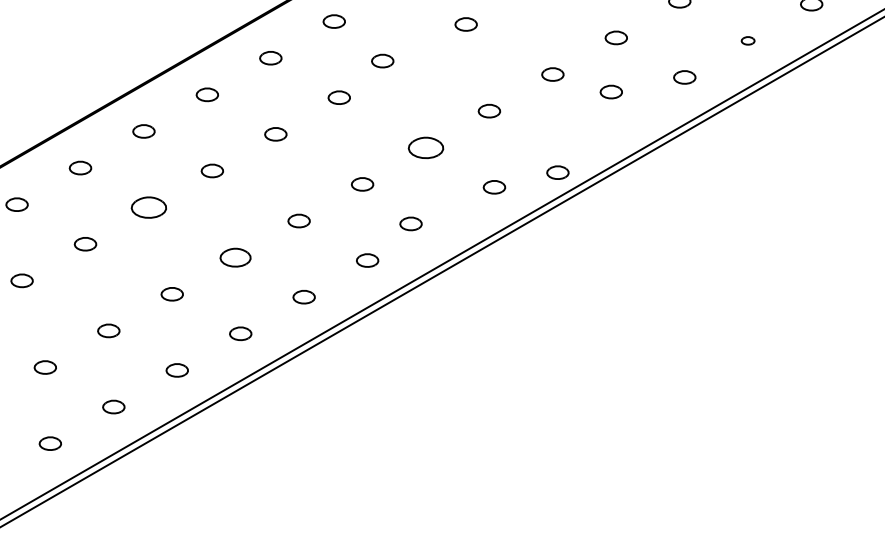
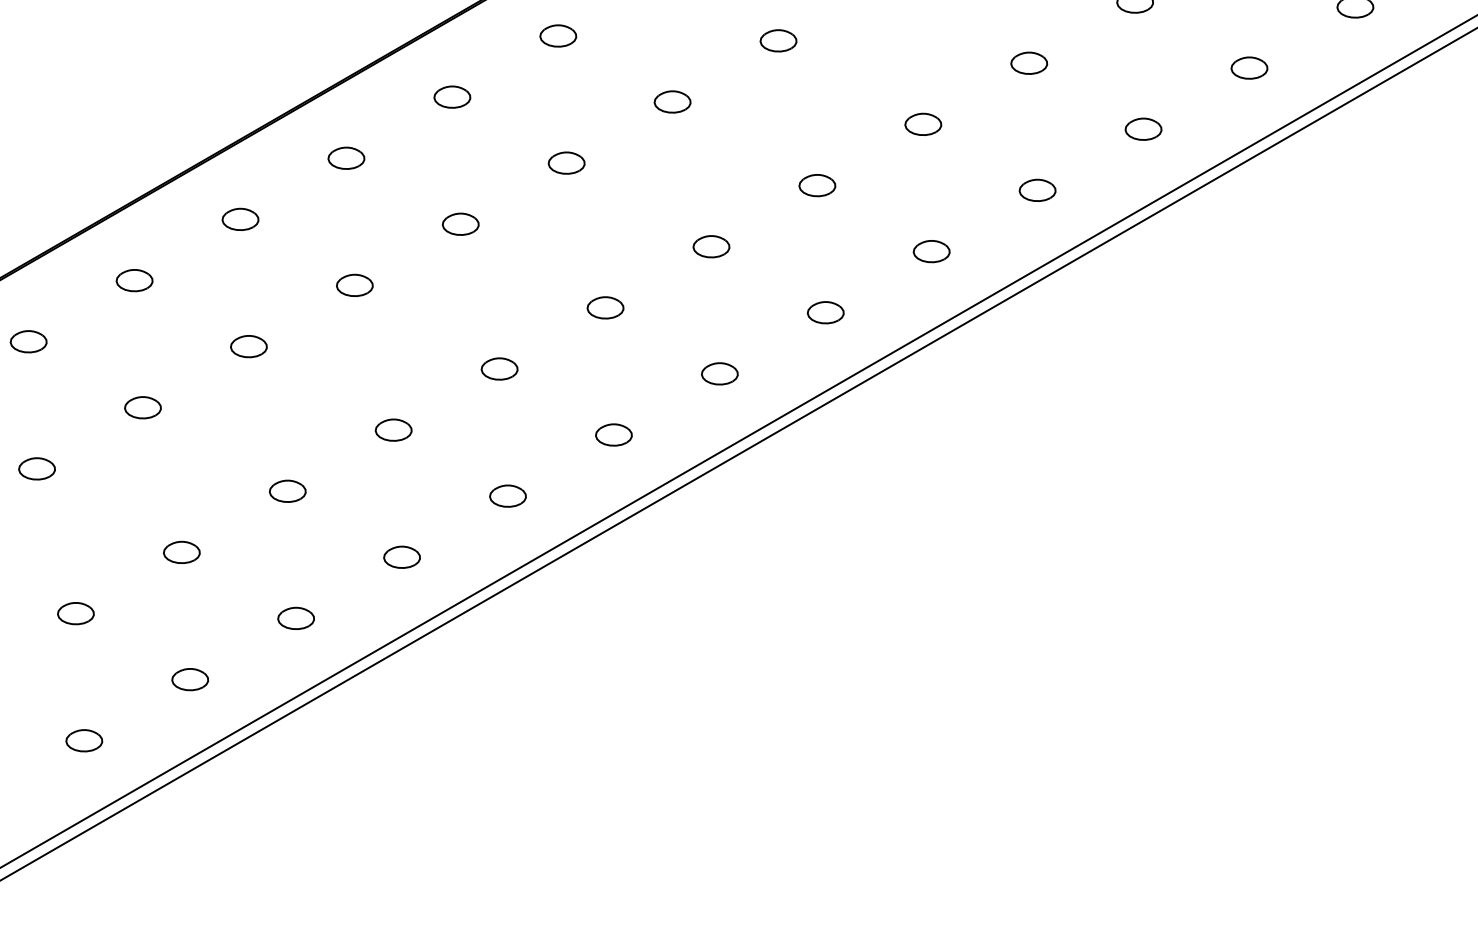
part: (747, 40) -> (1248, 67), size x1.67
part: (382, 60) -> (672, 101), moved
part: (610, 91) -> (1036, 189), moved
part: (425, 147) -> (710, 246), size x0.62
part: (557, 172) -> (931, 251), moved
part: (148, 207) -> (248, 346), size x0.62
part: (410, 223) -> (718, 373), moved
part: (235, 257) -> (393, 429), size x0.71

